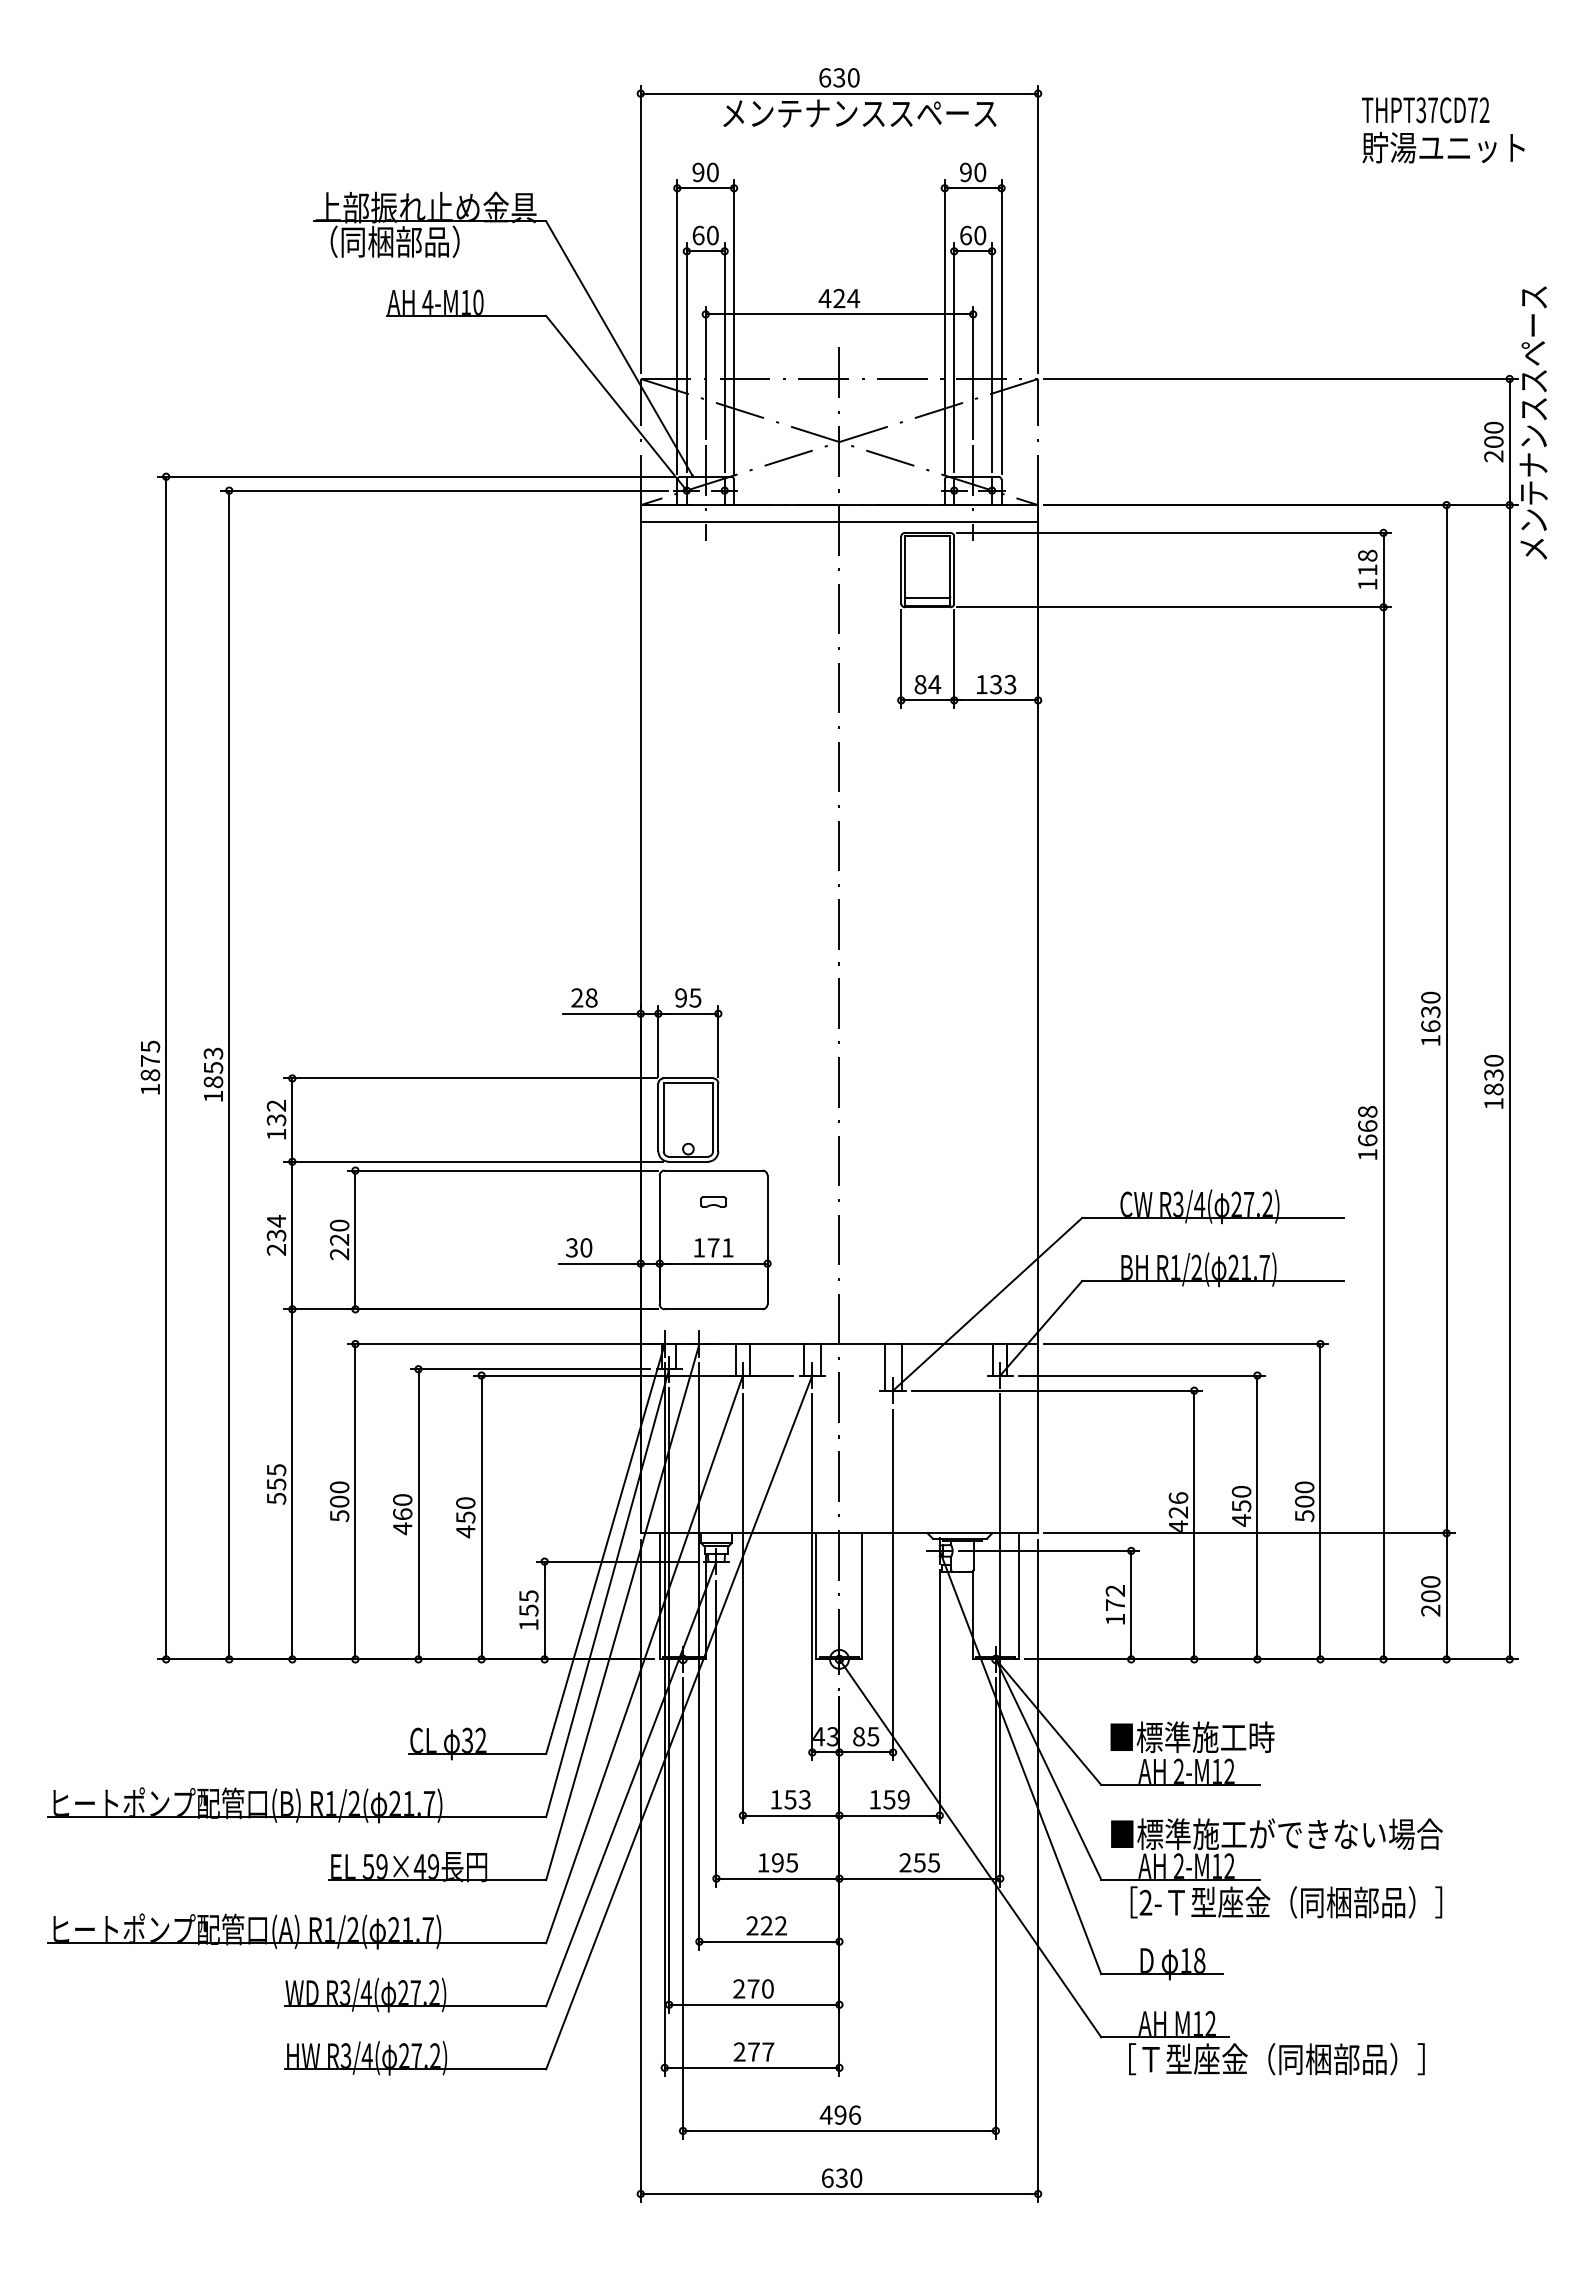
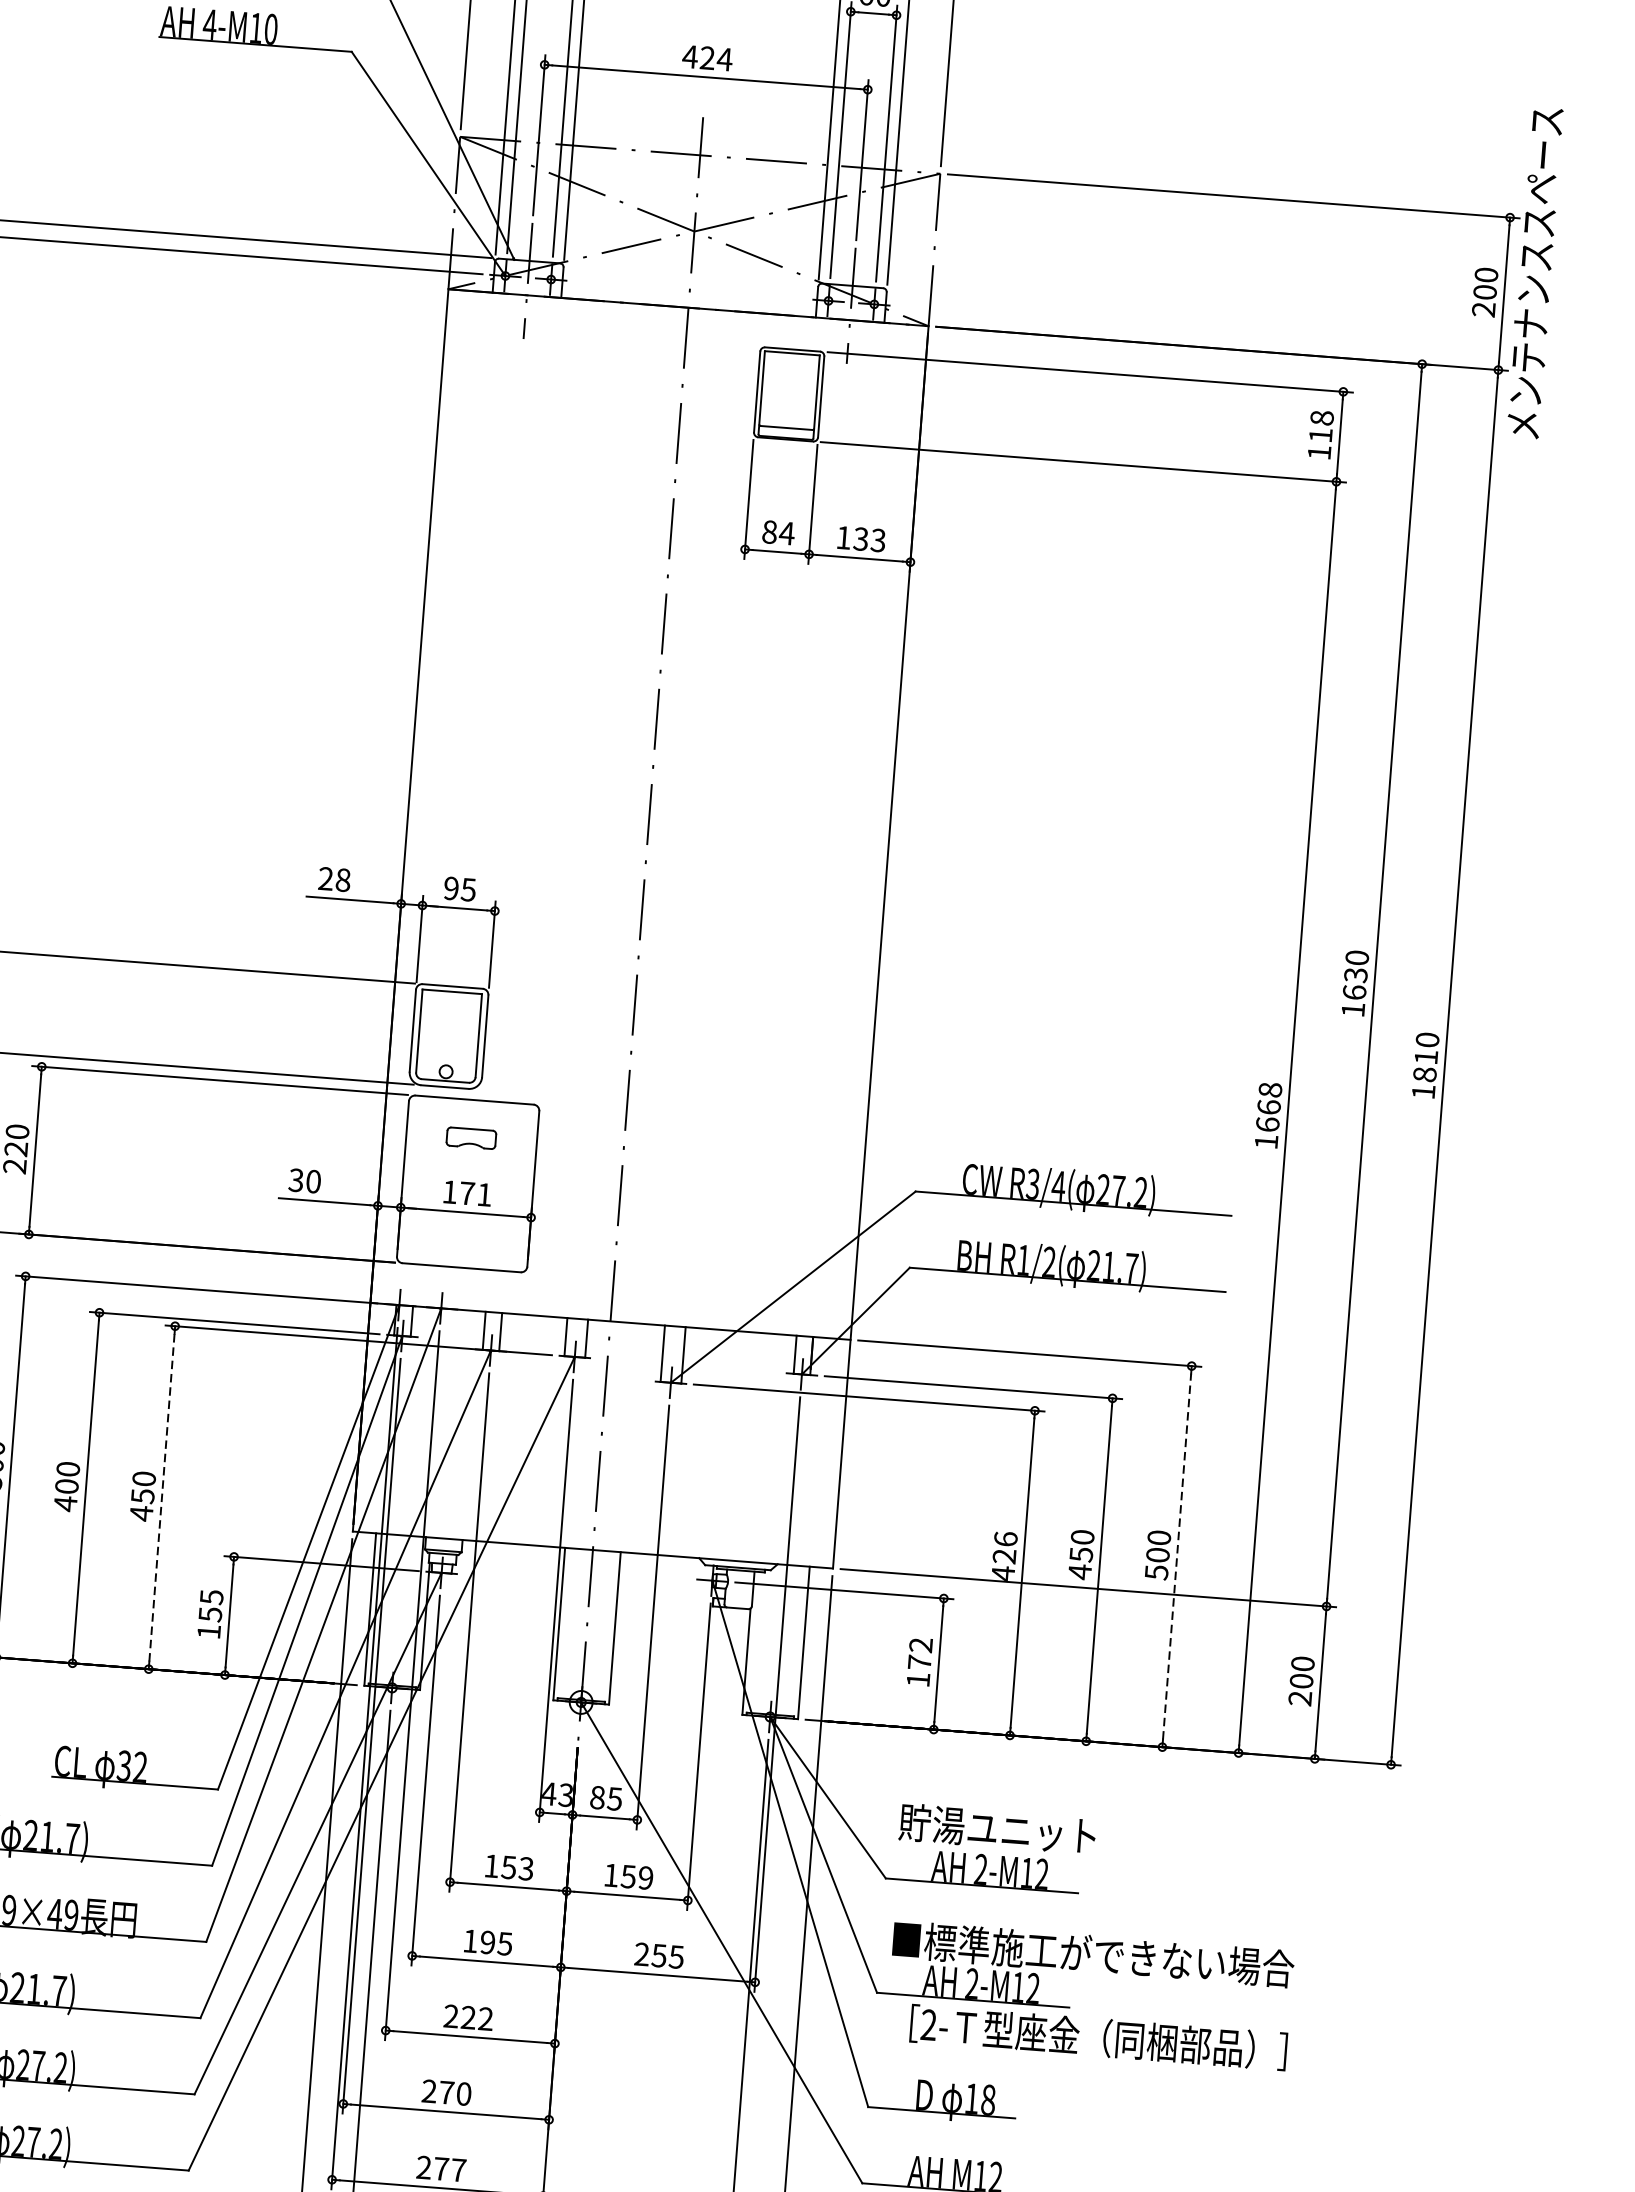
line: (839, 521) -> (687, 327), removed
text: (1493, 1075) -> (1425, 1057), 1830 -> 1810
part: (713, 1201) -> (471, 1137), size x1.6
line: (1320, 1501) -> (1177, 1556), solid -> dashed
text: (402, 1514) -> (66, 1486), 460 -> 400
line: (481, 1517) -> (161, 1497), solid -> dashed
text: (1191, 1737) -> (999, 1829), ■標準施工時 -> 貯湯ユニット

